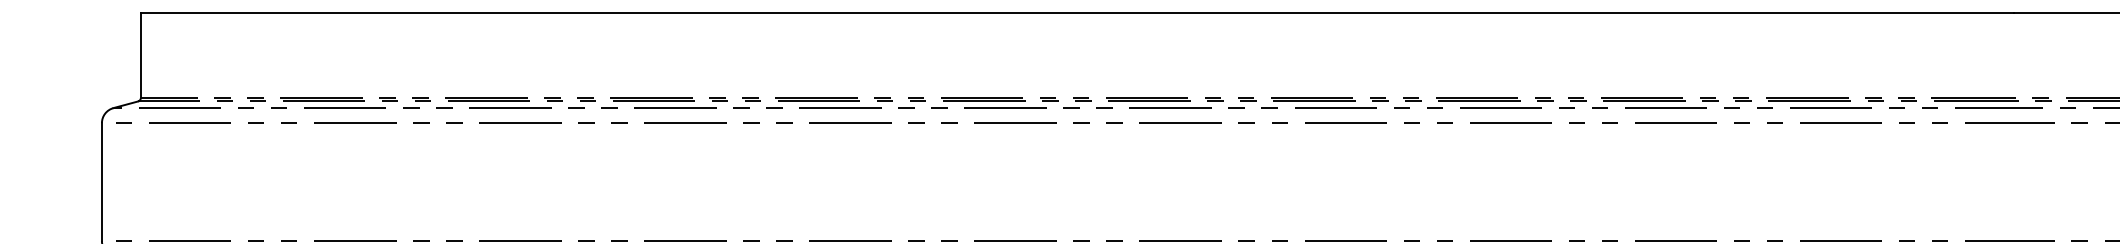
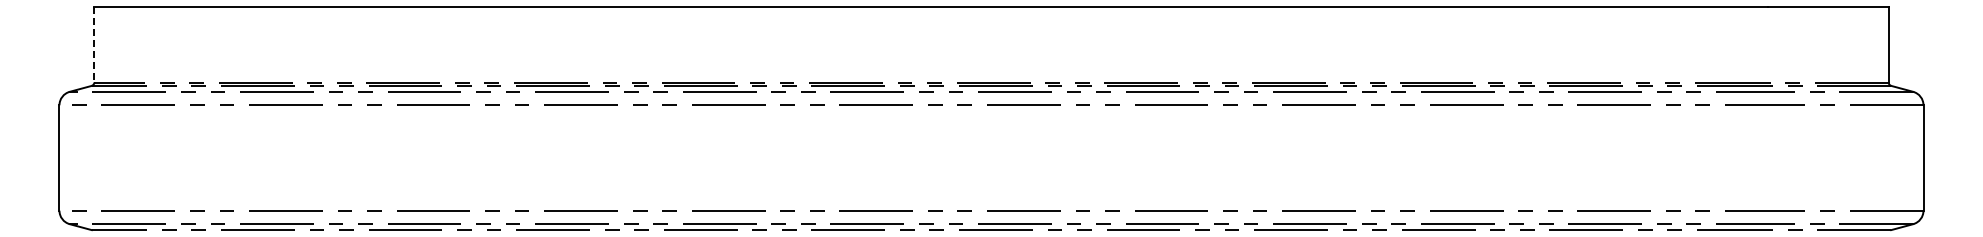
line: (141, 55) -> (94, 44), solid -> dashed

